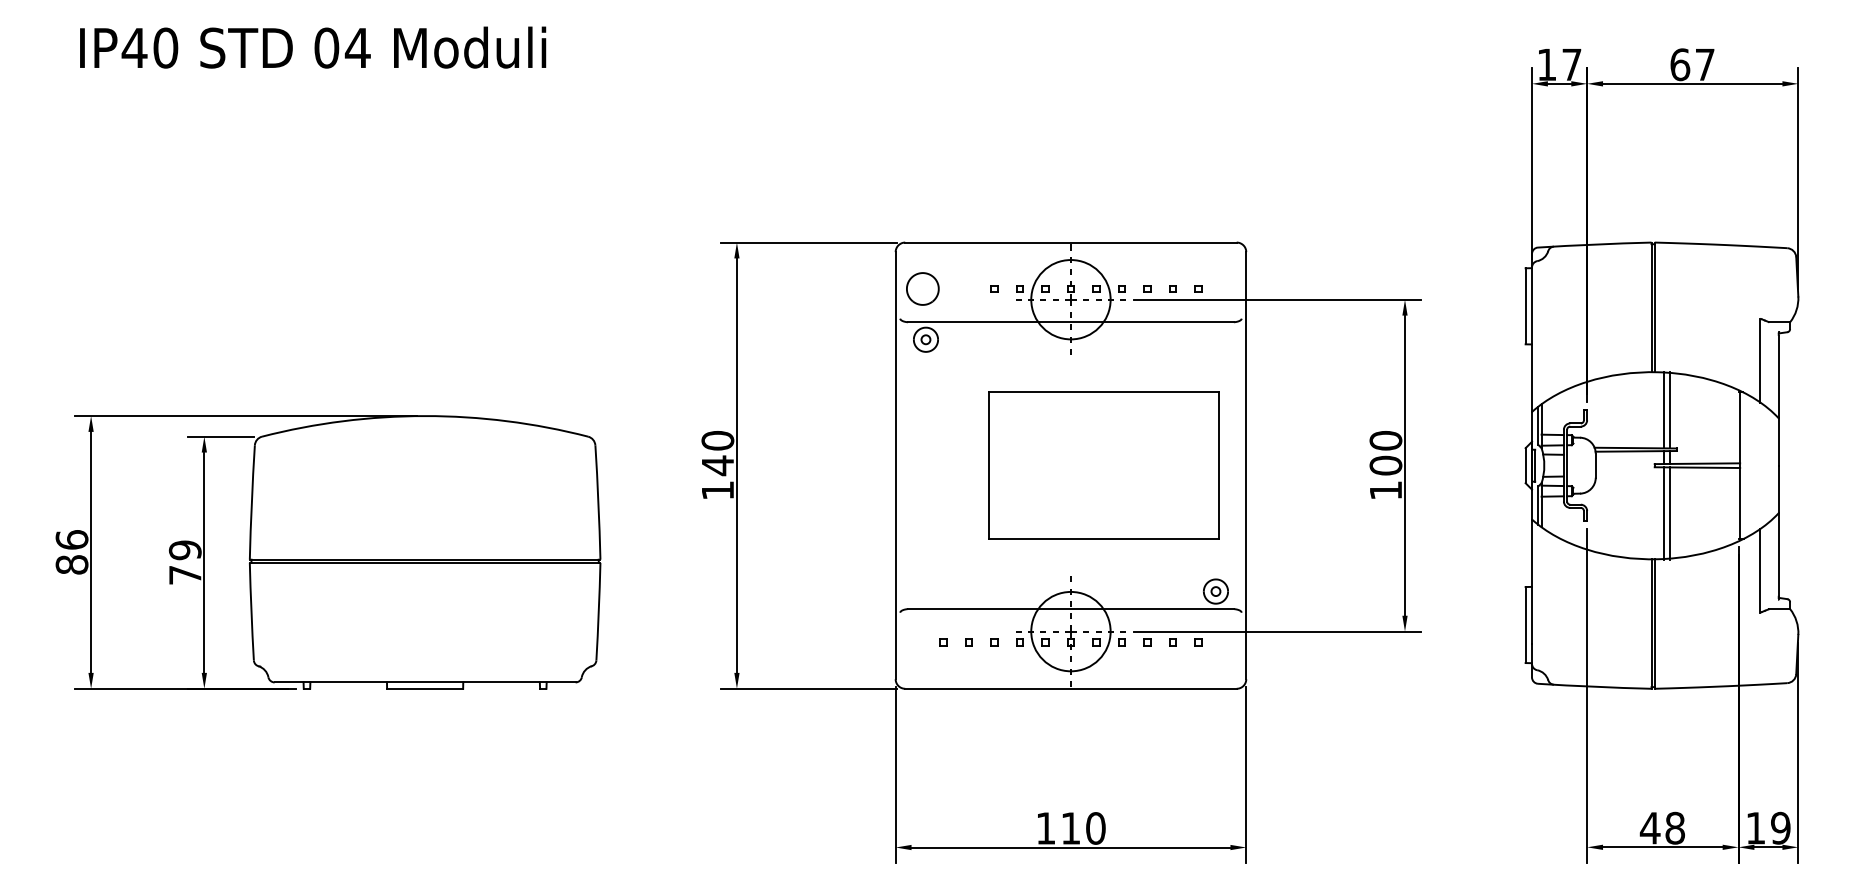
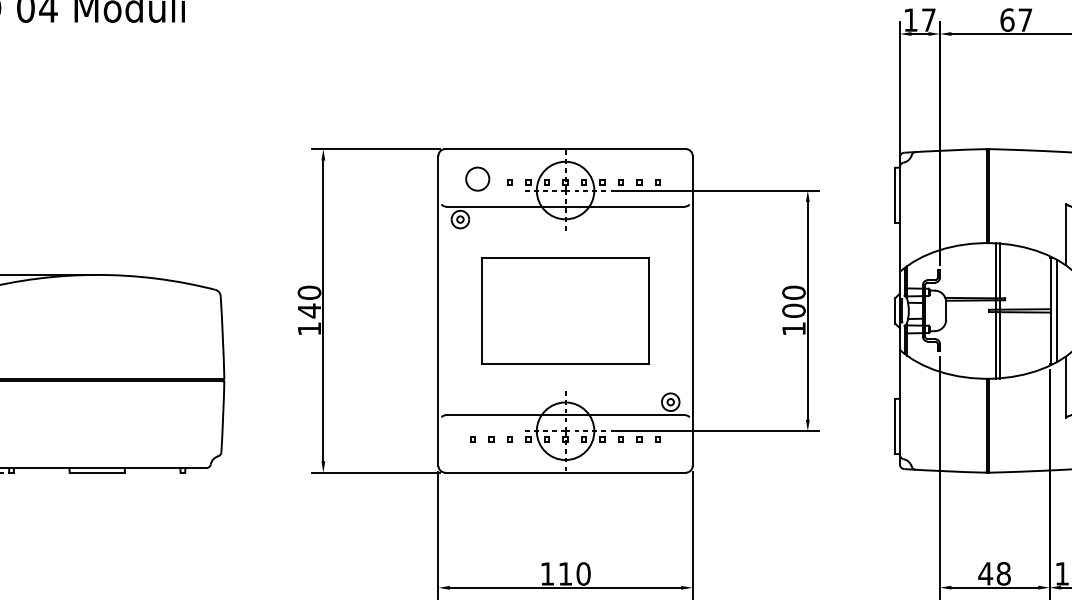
part: (922, 288) -> (477, 178), moved
part: (1103, 465) -> (565, 310), moved
line: (1748, 465) -> (1056, 310), added

